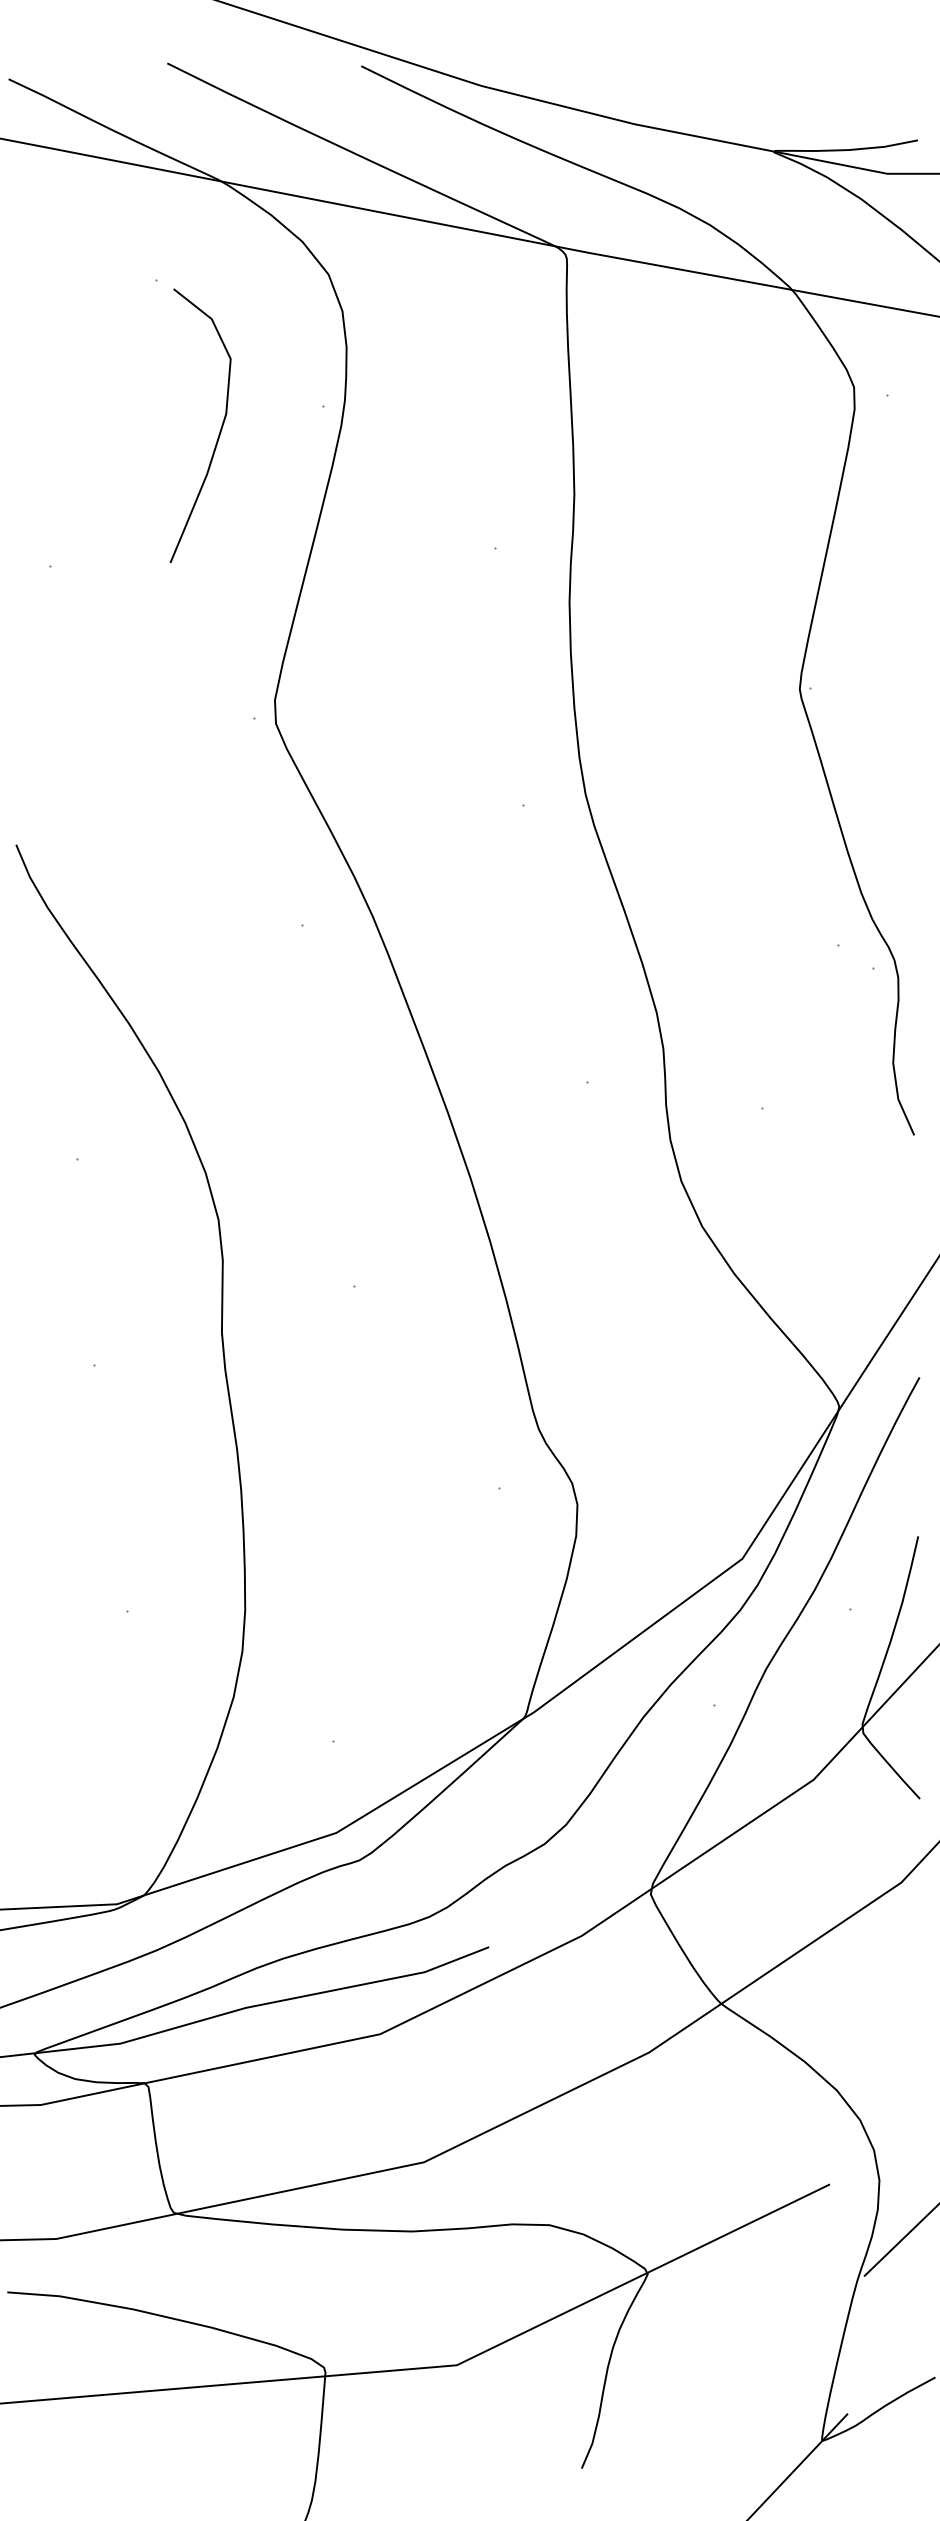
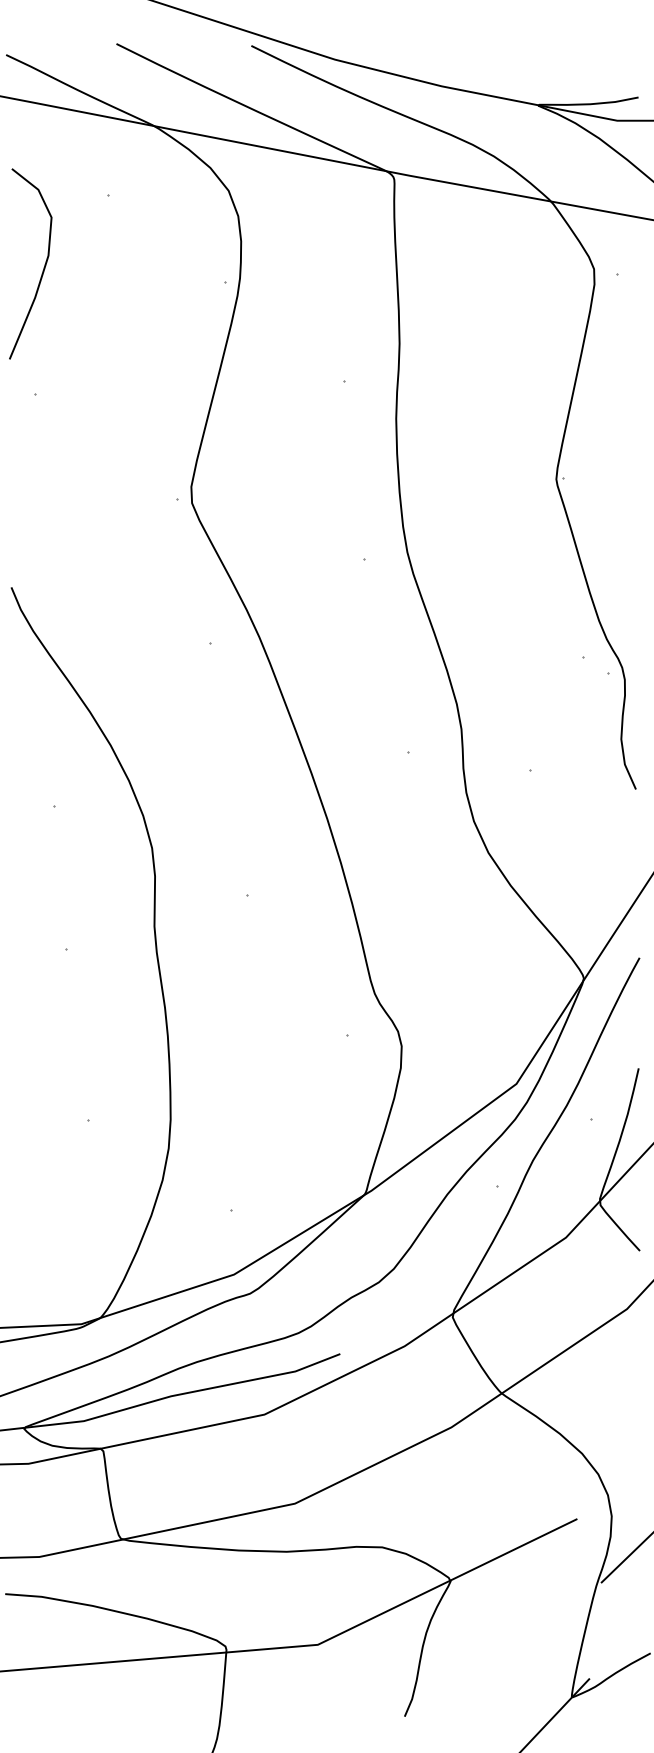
curve: (219, 430) -> (43, 267), moved

